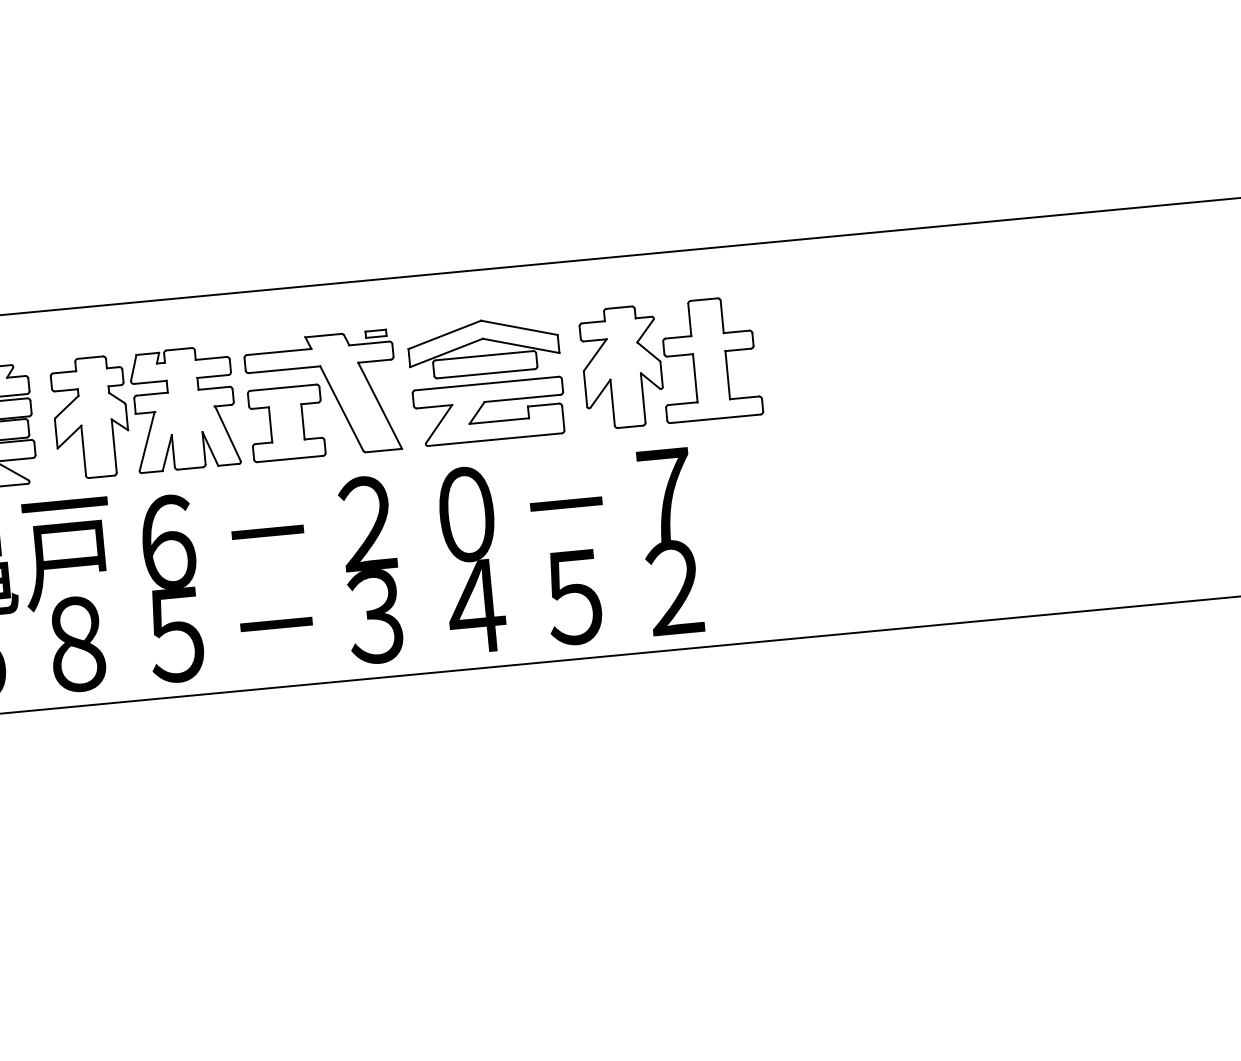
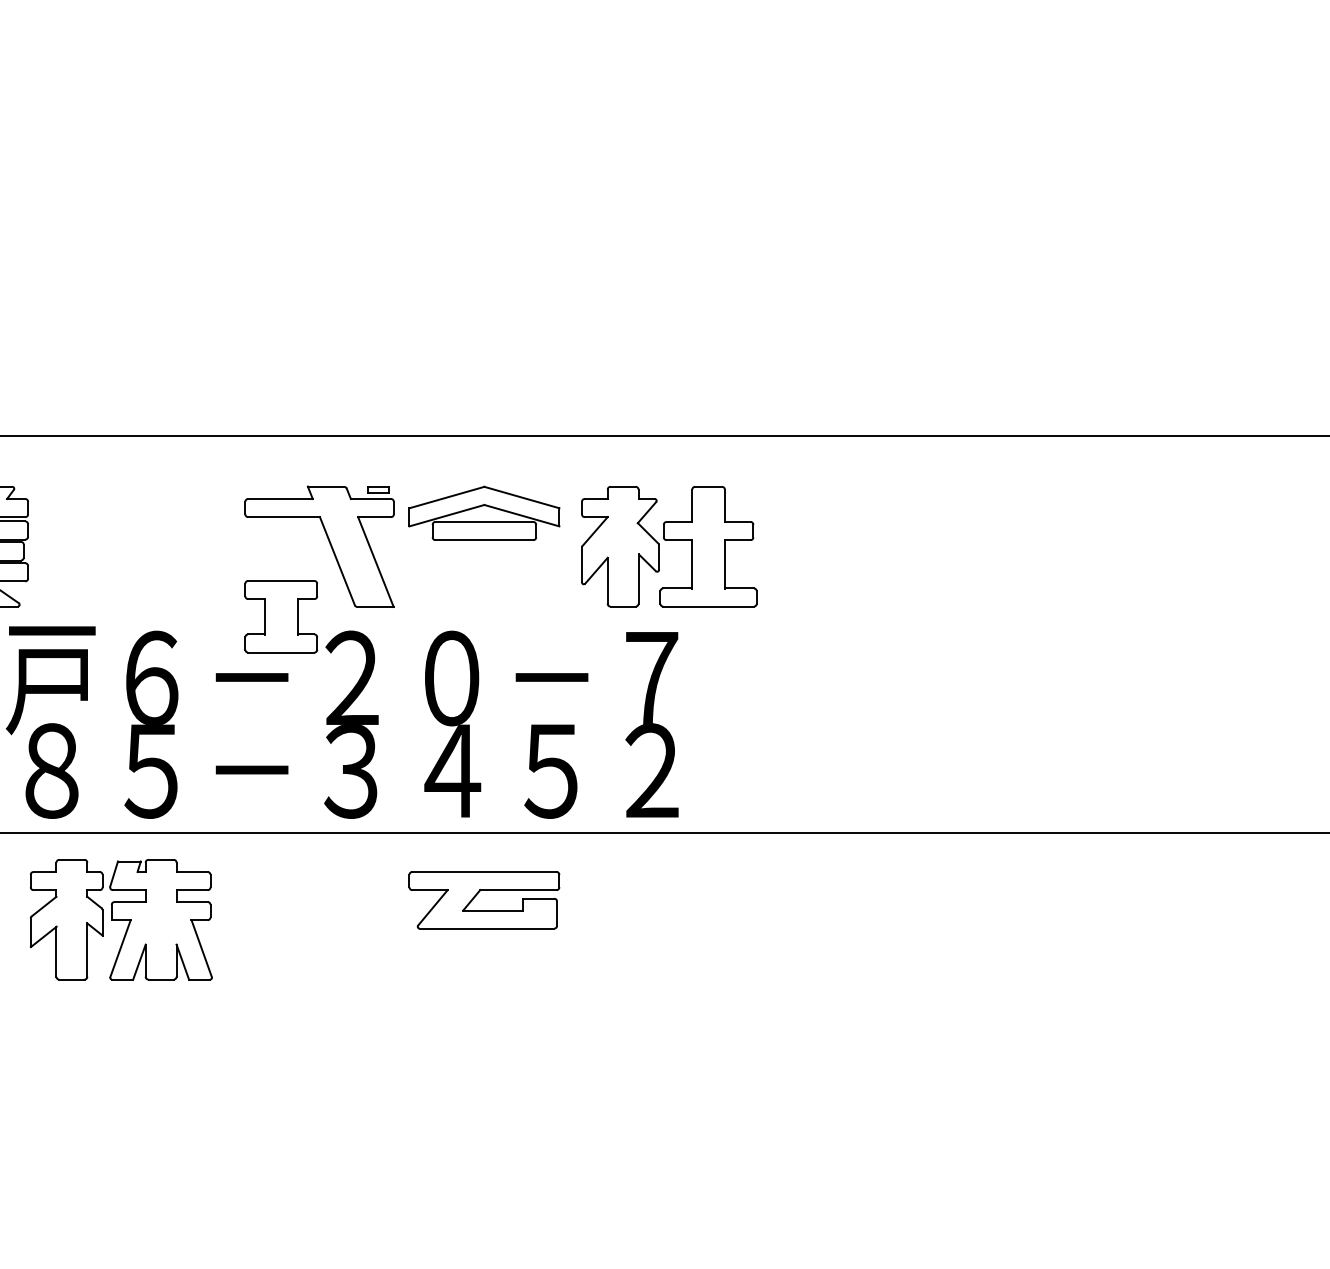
part: (482, 407) -> (477, 895), moved
part: (144, 412) -> (120, 919), moved
part: (285, 423) -> (280, 616), moved

